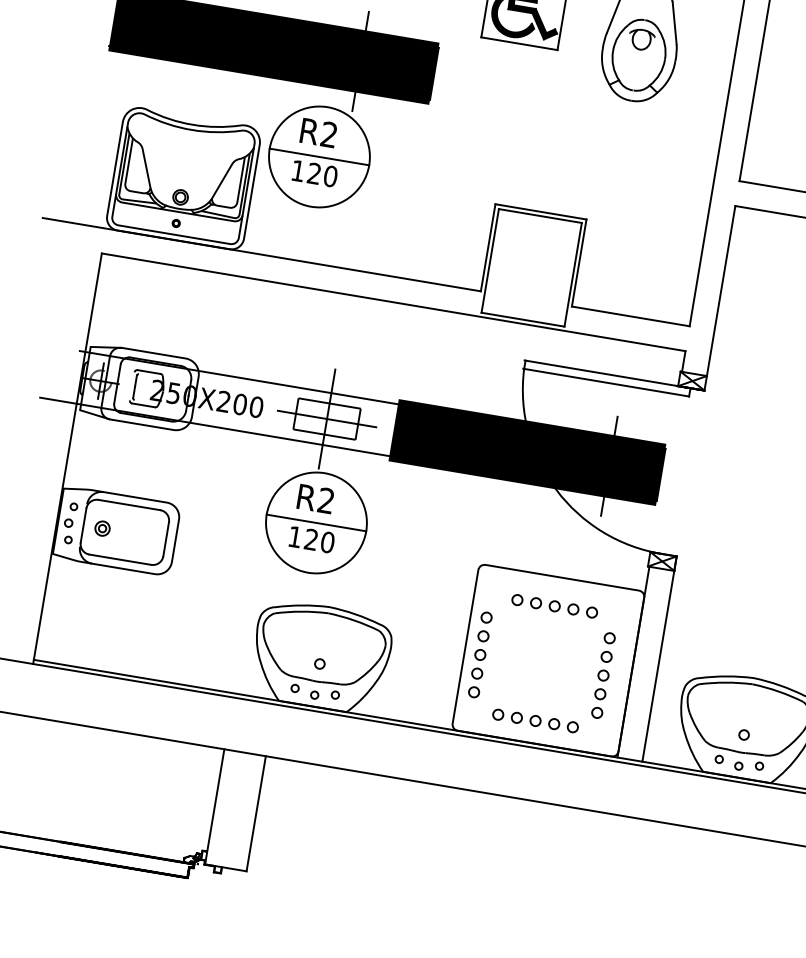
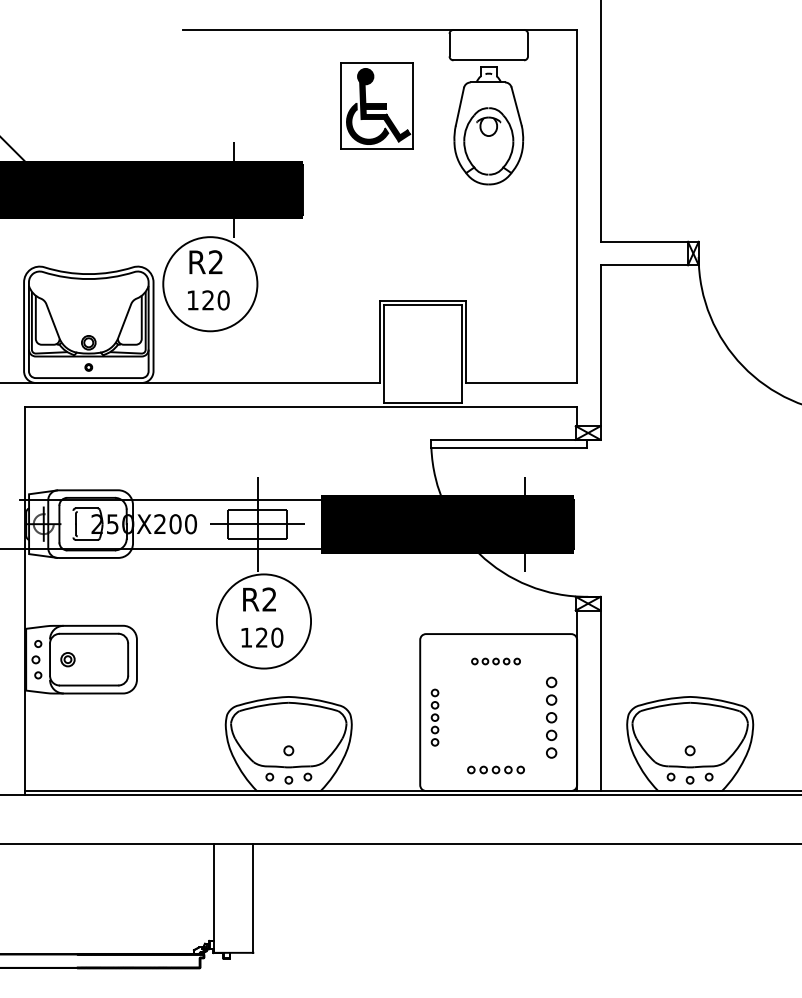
line: (319, 157) -> (210, 284), removed
line: (315, 522) -> (263, 621), removed
part: (554, 606) -> (495, 661), size x0.6
part: (479, 654) -> (434, 717), size x0.7
part: (535, 720) -> (495, 769), size x0.7

